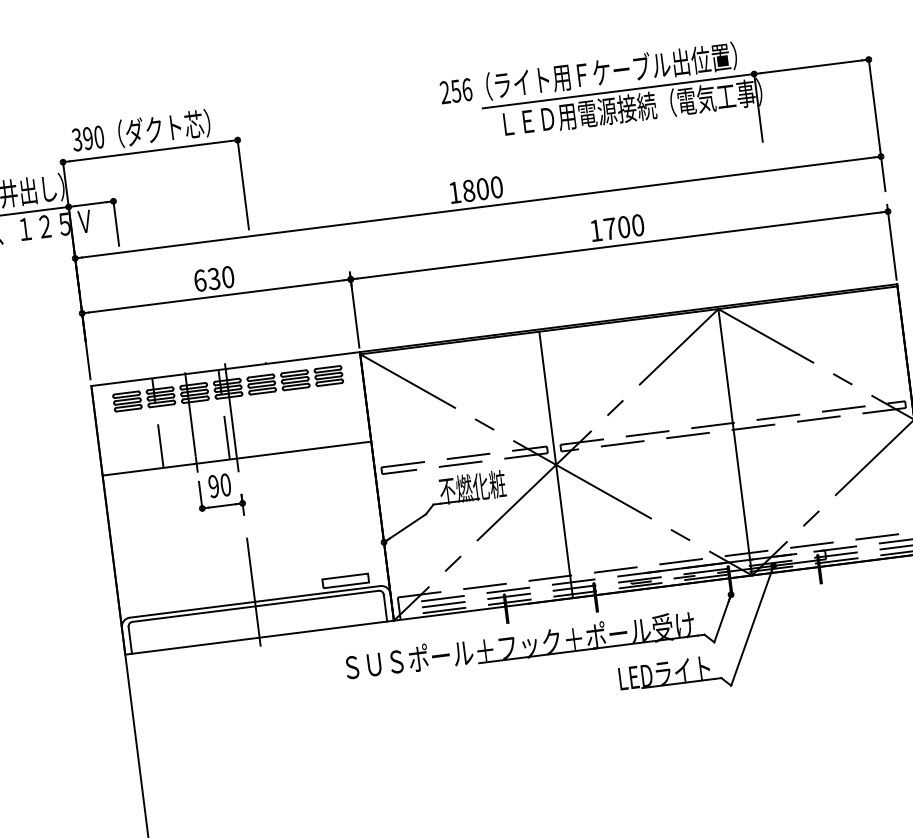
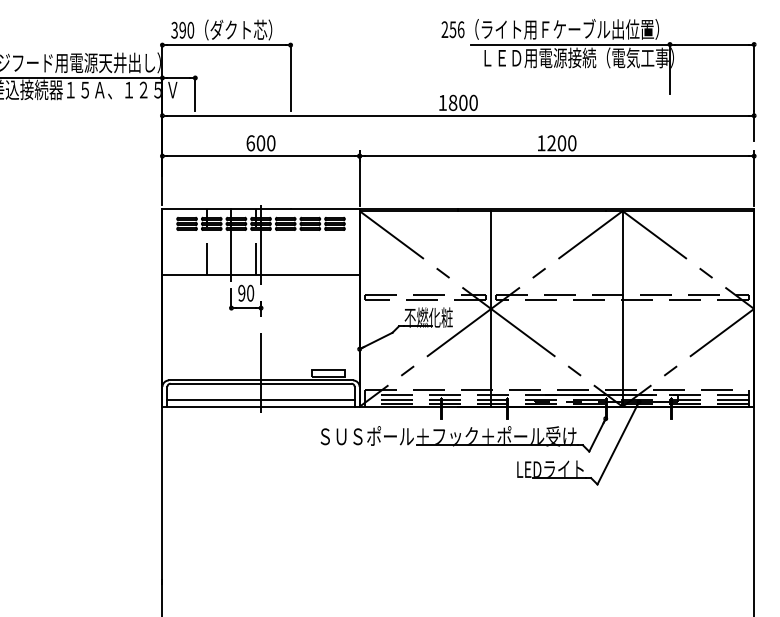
text: (609, 229) -> (551, 143), 1700 -> 1200
text: (213, 279) -> (260, 143), 630 -> 600
line: (257, 629) -> (260, 400), added

